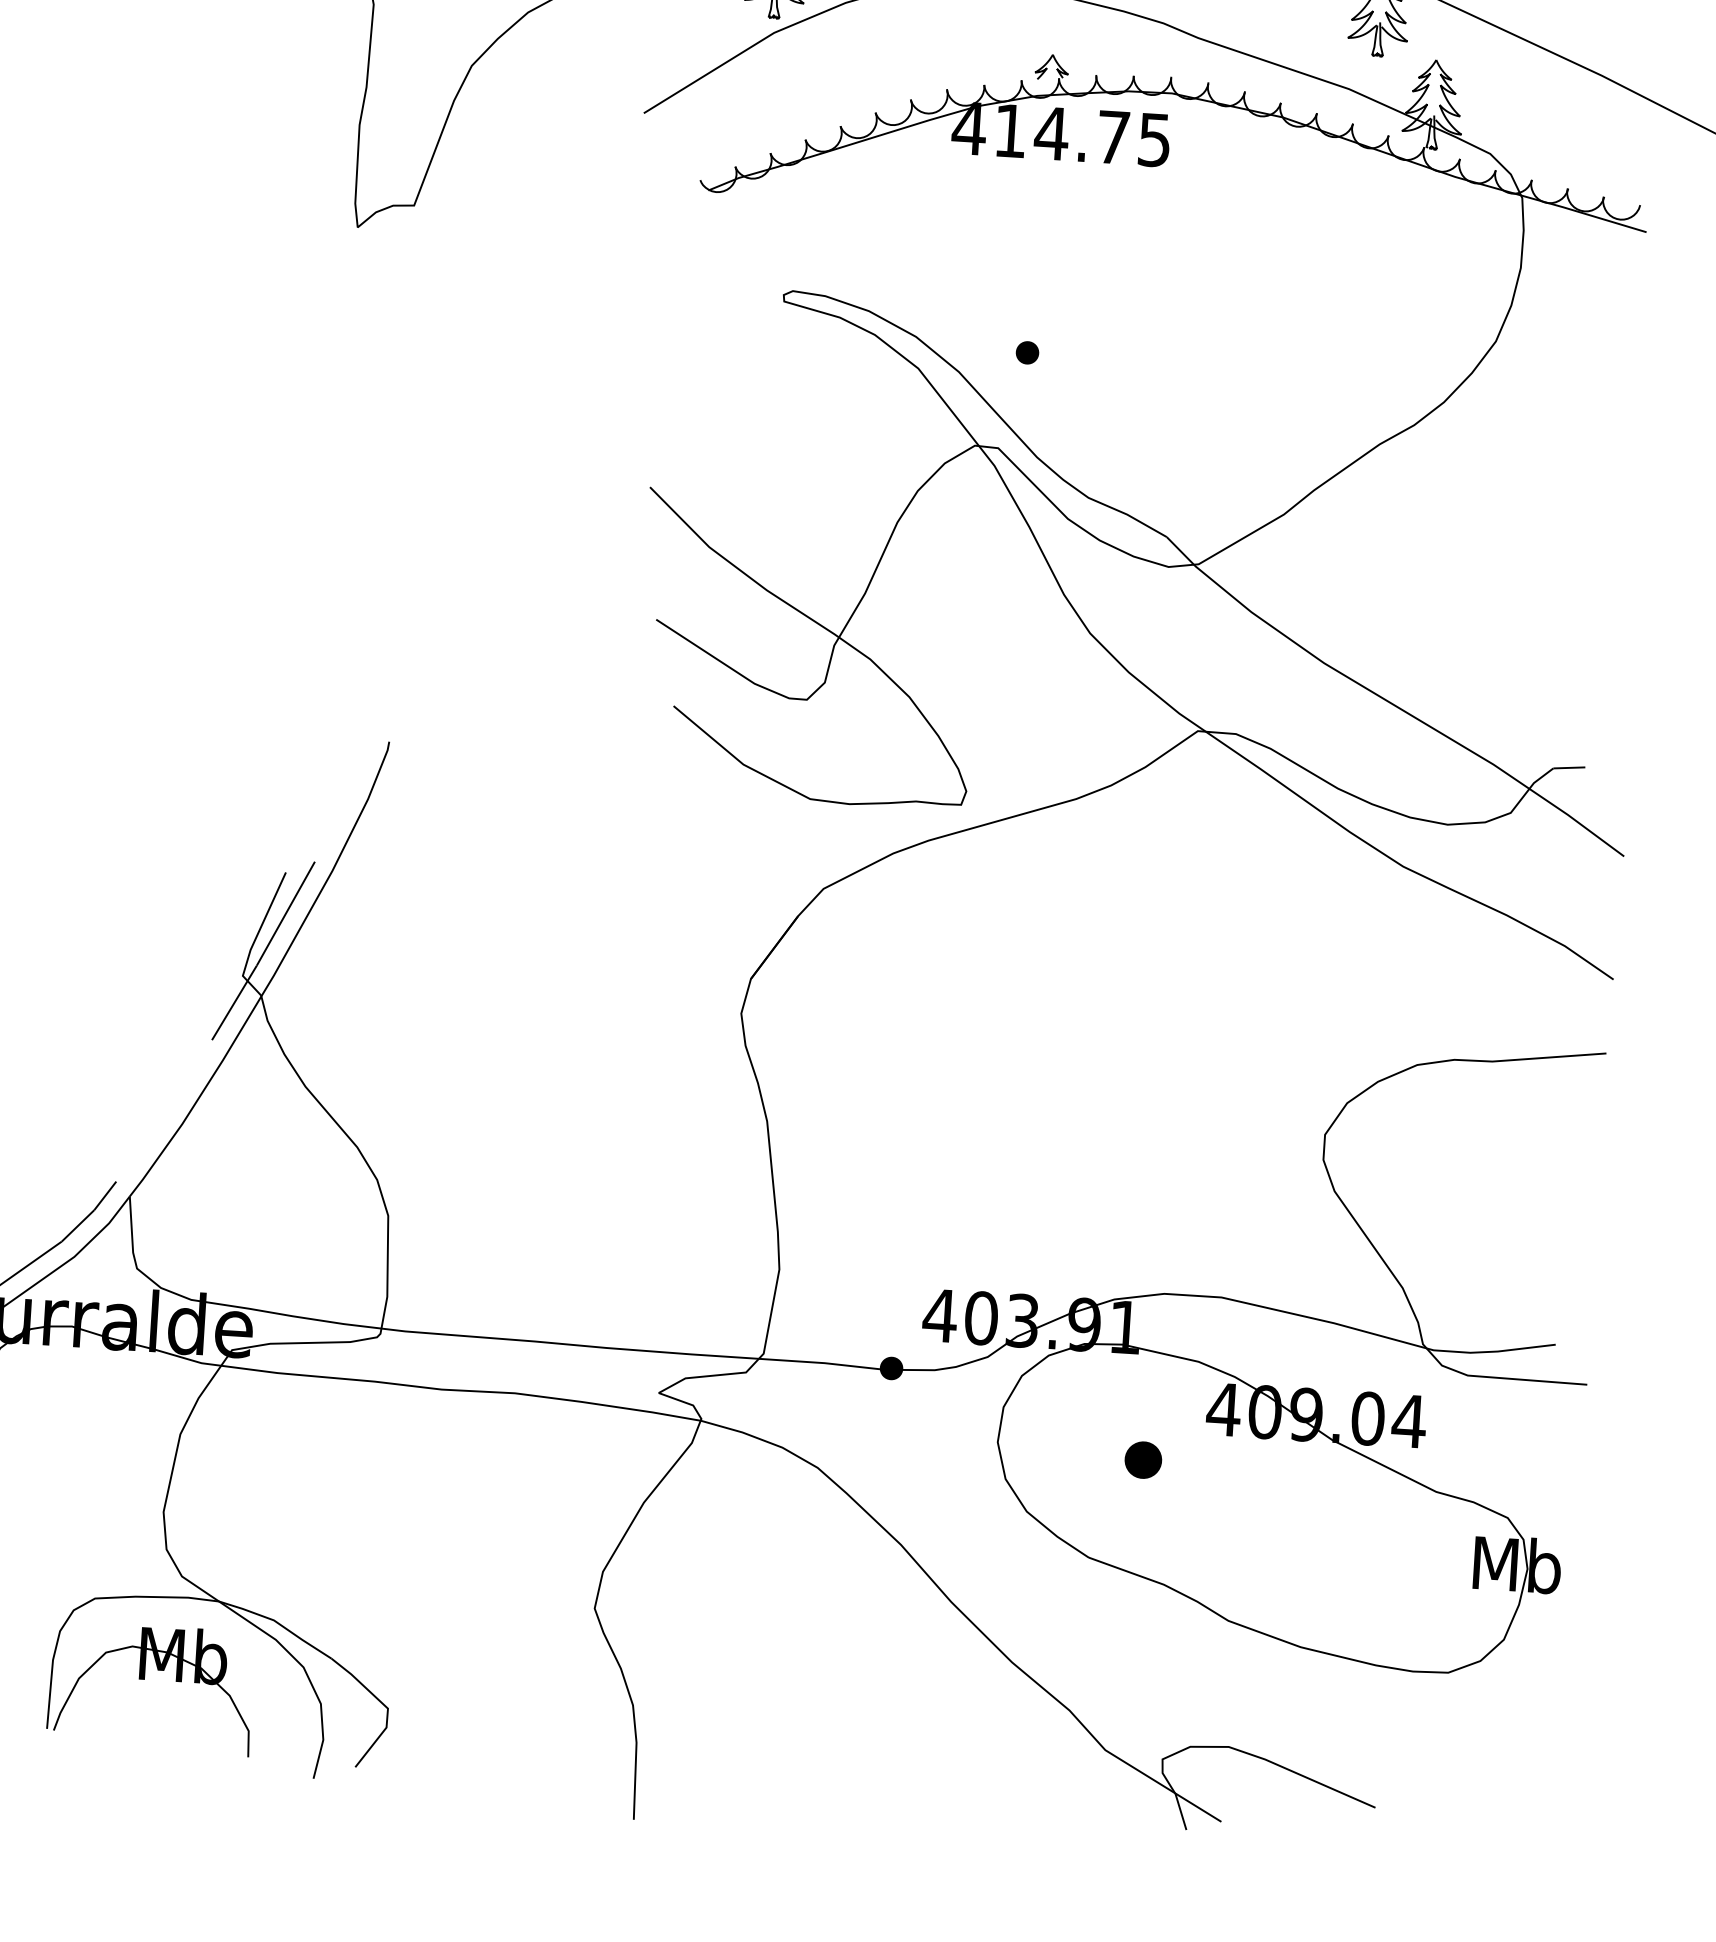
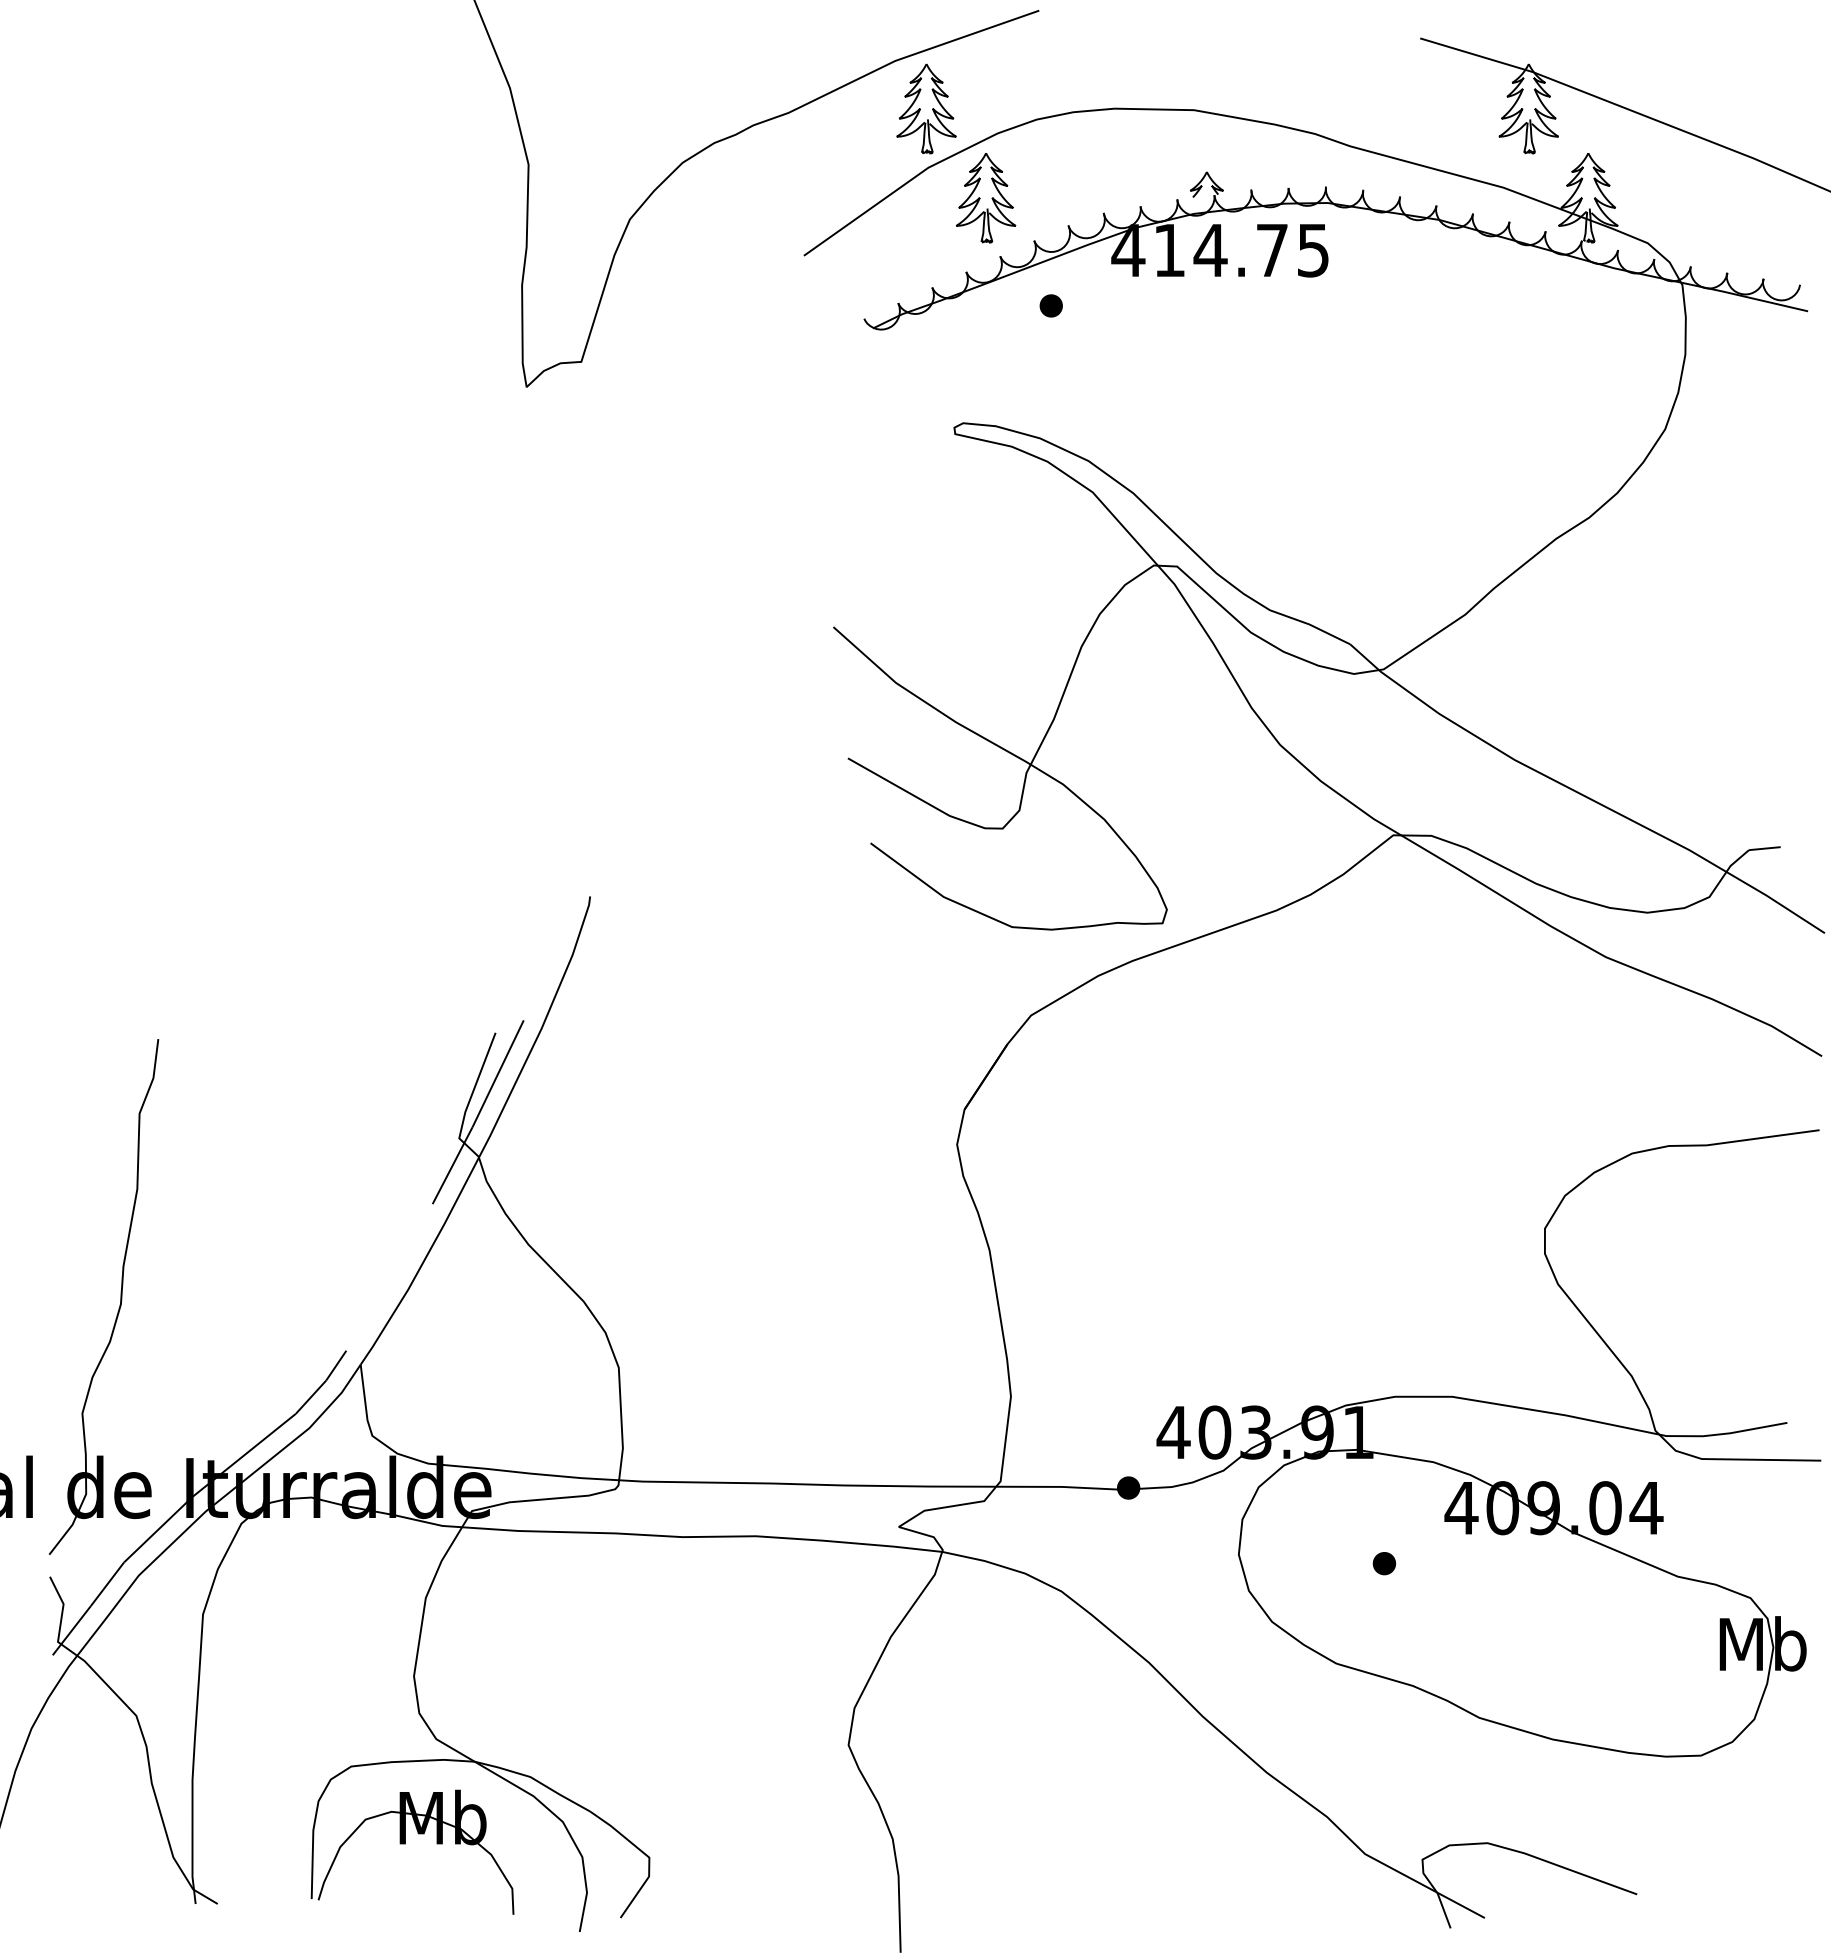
part: (830, 67) -> (986, 198), added
part: (1026, 352) -> (1050, 305), moved
part: (1142, 1460) -> (1383, 1563), size x0.62

